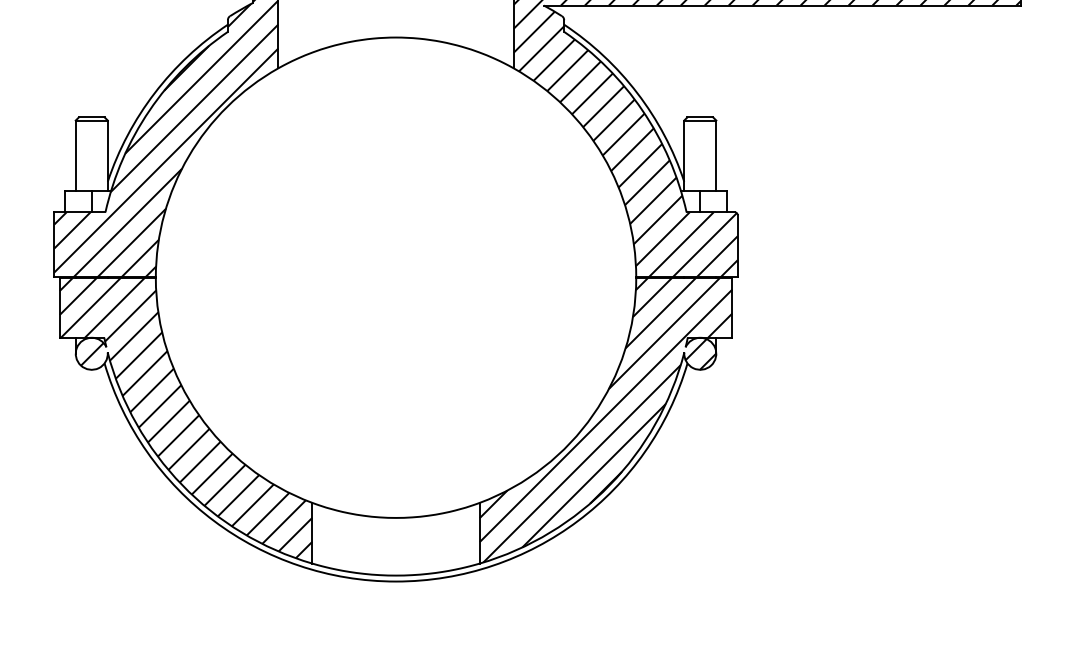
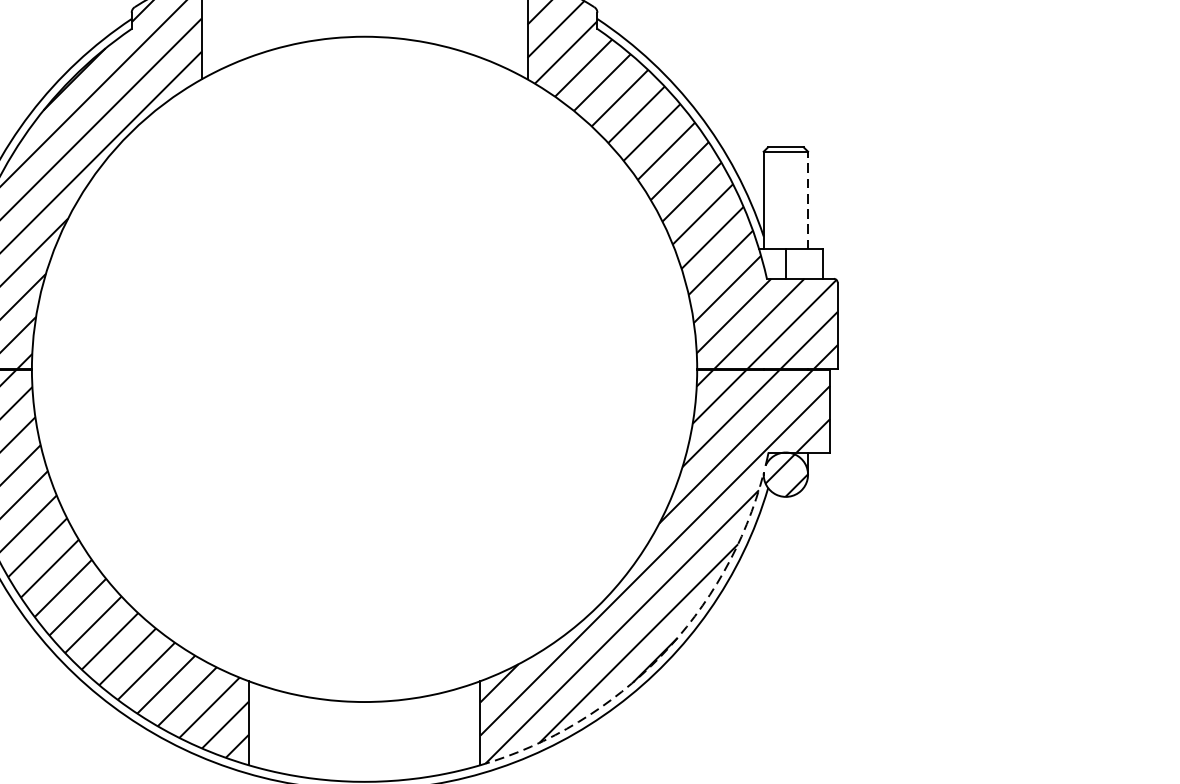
line: (716, 155) -> (808, 200), solid -> dashed
arc: (609, 485) -> (660, 657), solid -> dashed

